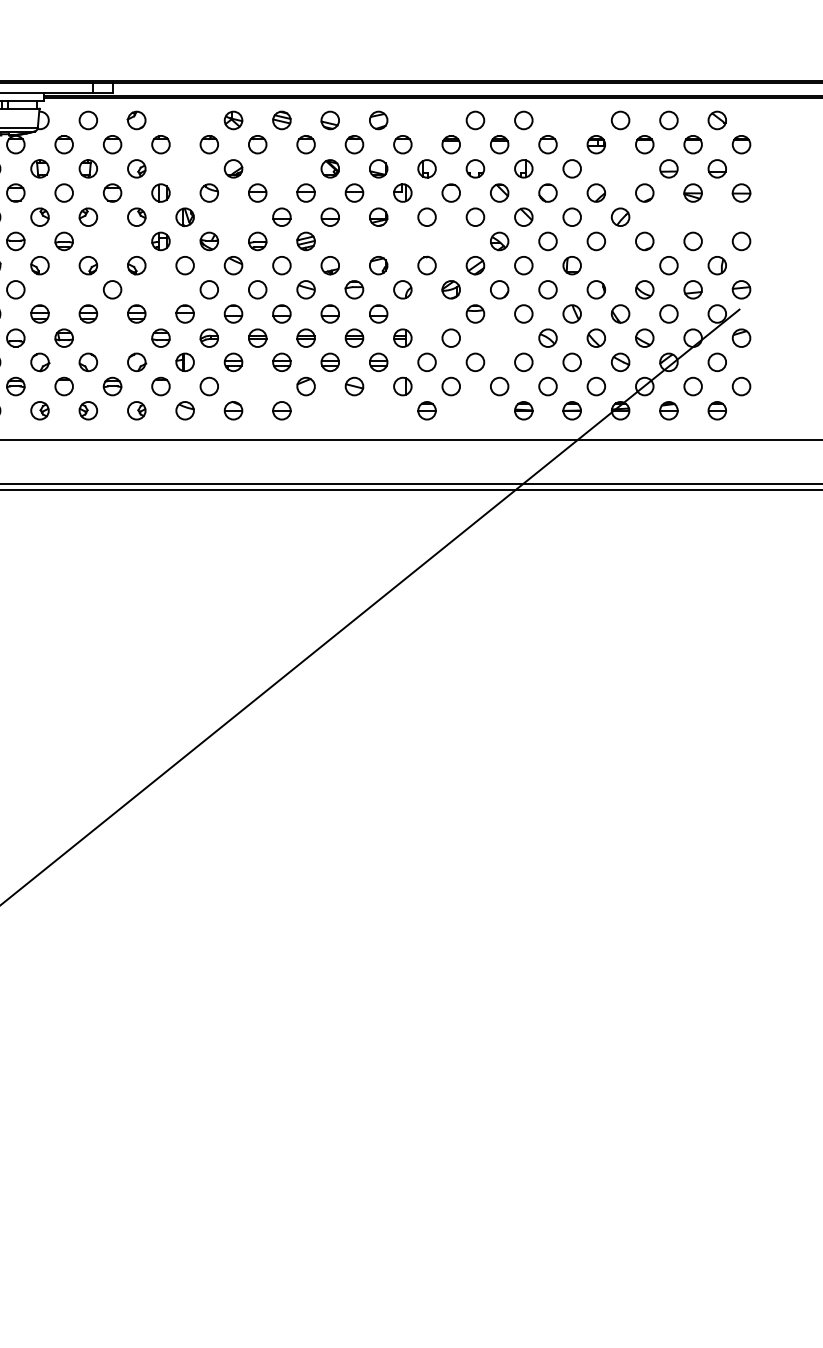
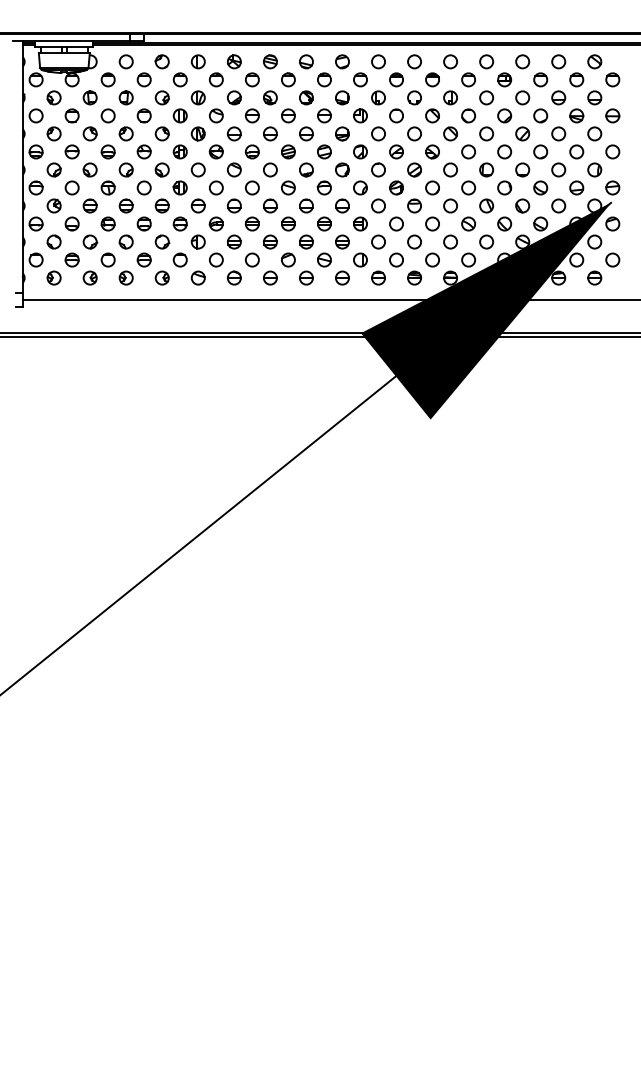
part: (184, 120) -> (197, 61), added
circle: (427, 120) -> (378, 61), added
circle: (572, 120) -> (486, 61), added
part: (184, 168) -> (197, 97), added
part: (282, 168) -> (270, 97), added
circle: (620, 168) -> (522, 97), added
part: (233, 216) -> (234, 133), added
circle: (668, 216) -> (558, 133), added
circle: (716, 216) -> (594, 133), added
part: (111, 240) -> (143, 151), added
part: (354, 240) -> (324, 151), added
part: (402, 240) -> (360, 151), added
part: (451, 240) -> (396, 151), added
circle: (620, 264) -> (522, 169), added
part: (63, 289) -> (107, 187), added
part: (159, 289) -> (179, 187), added
circle: (427, 313) -> (378, 205), added
part: (111, 337) -> (143, 223), added
circle: (499, 337) -> (432, 223), added
circle: (257, 385) -> (252, 259), added
part: (330, 409) -> (306, 277), added
part: (378, 409) -> (342, 277), added
part: (475, 409) -> (414, 277), added
fill: (572, 454) -> (486, 310), added

